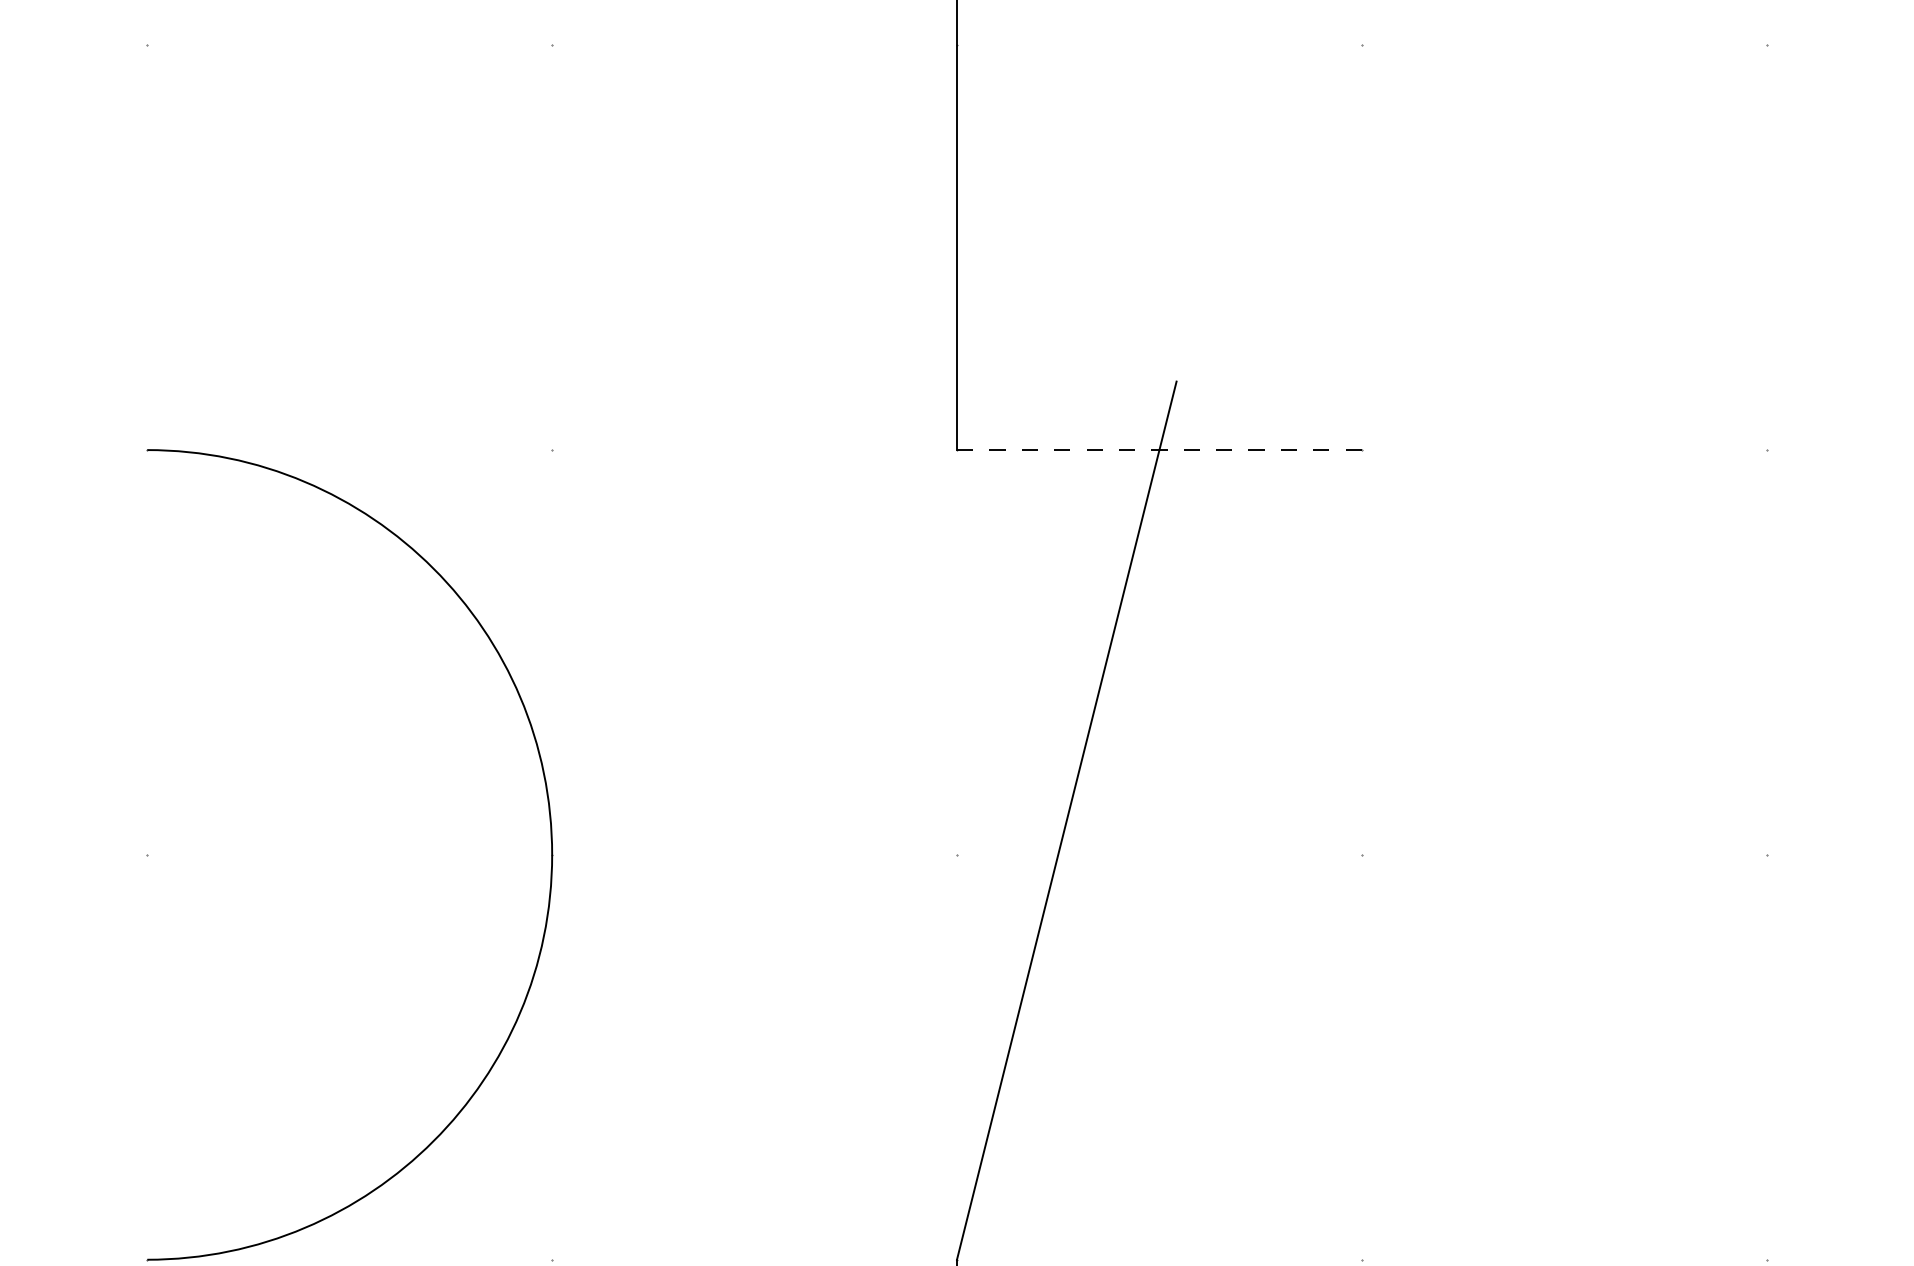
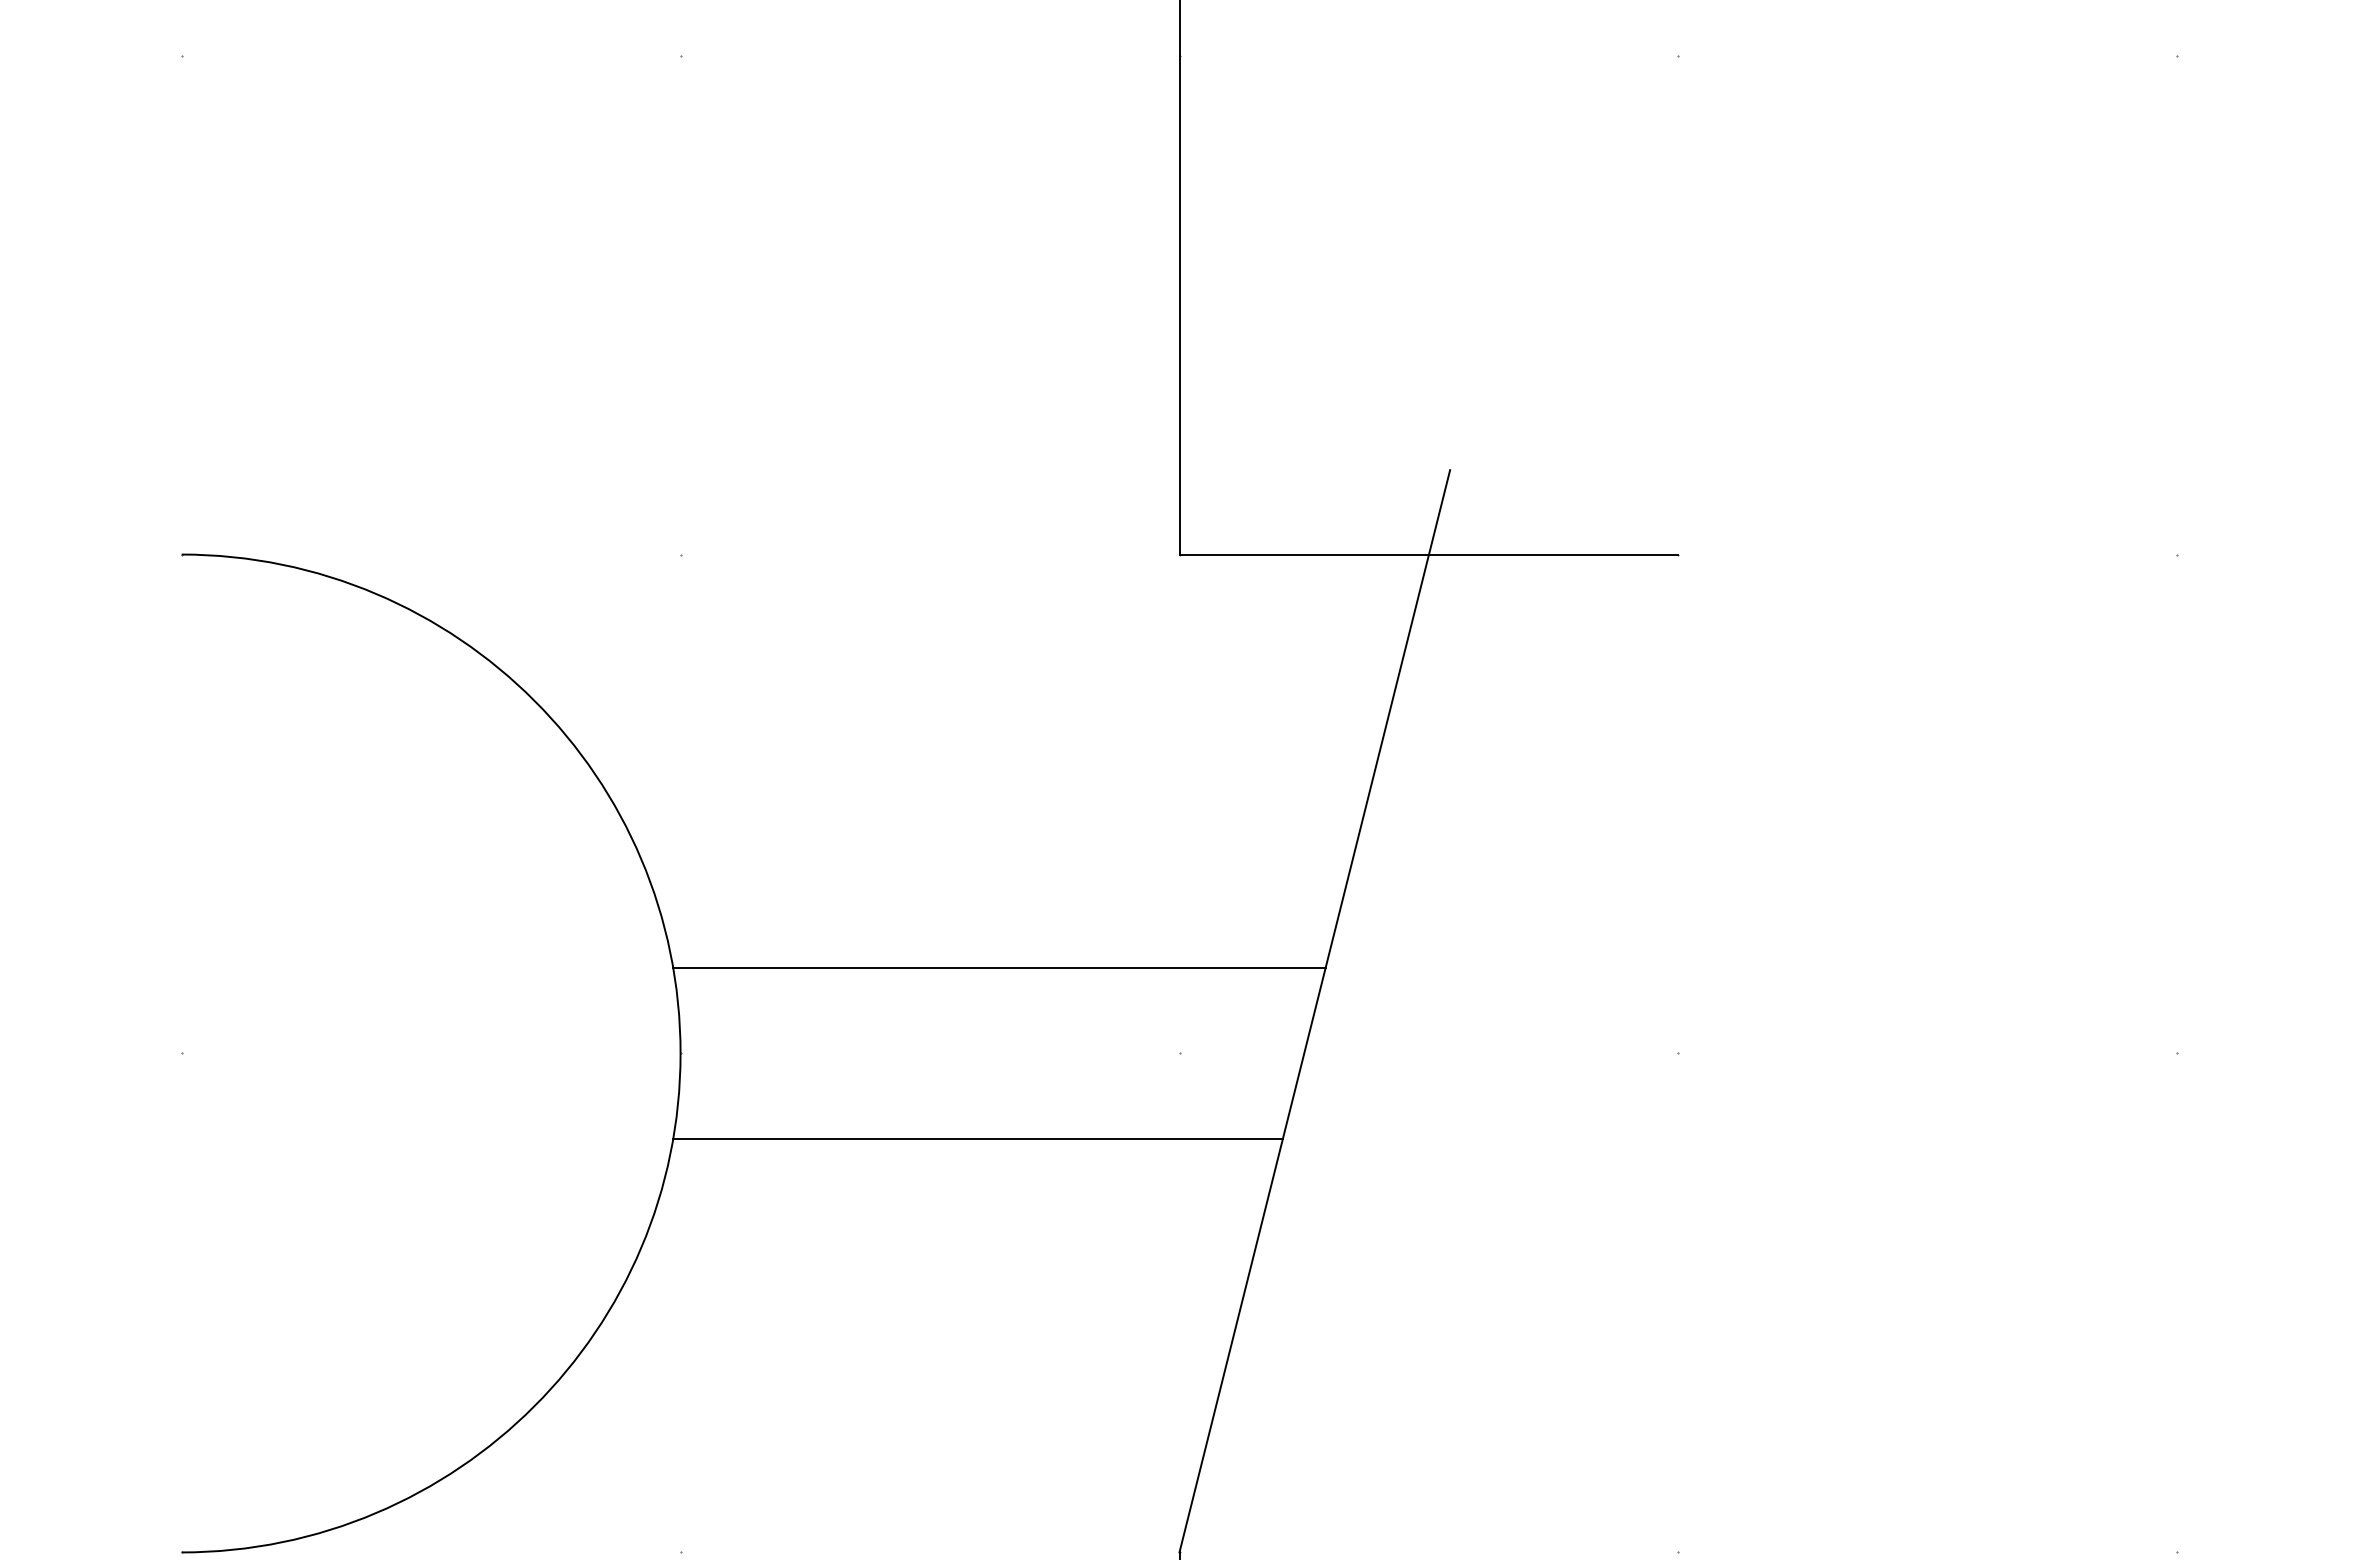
line: (1159, 450) -> (1429, 554), dashed -> solid
line: (810, 785) -> (999, 967), added
line: (793, 924) -> (977, 1139), added

